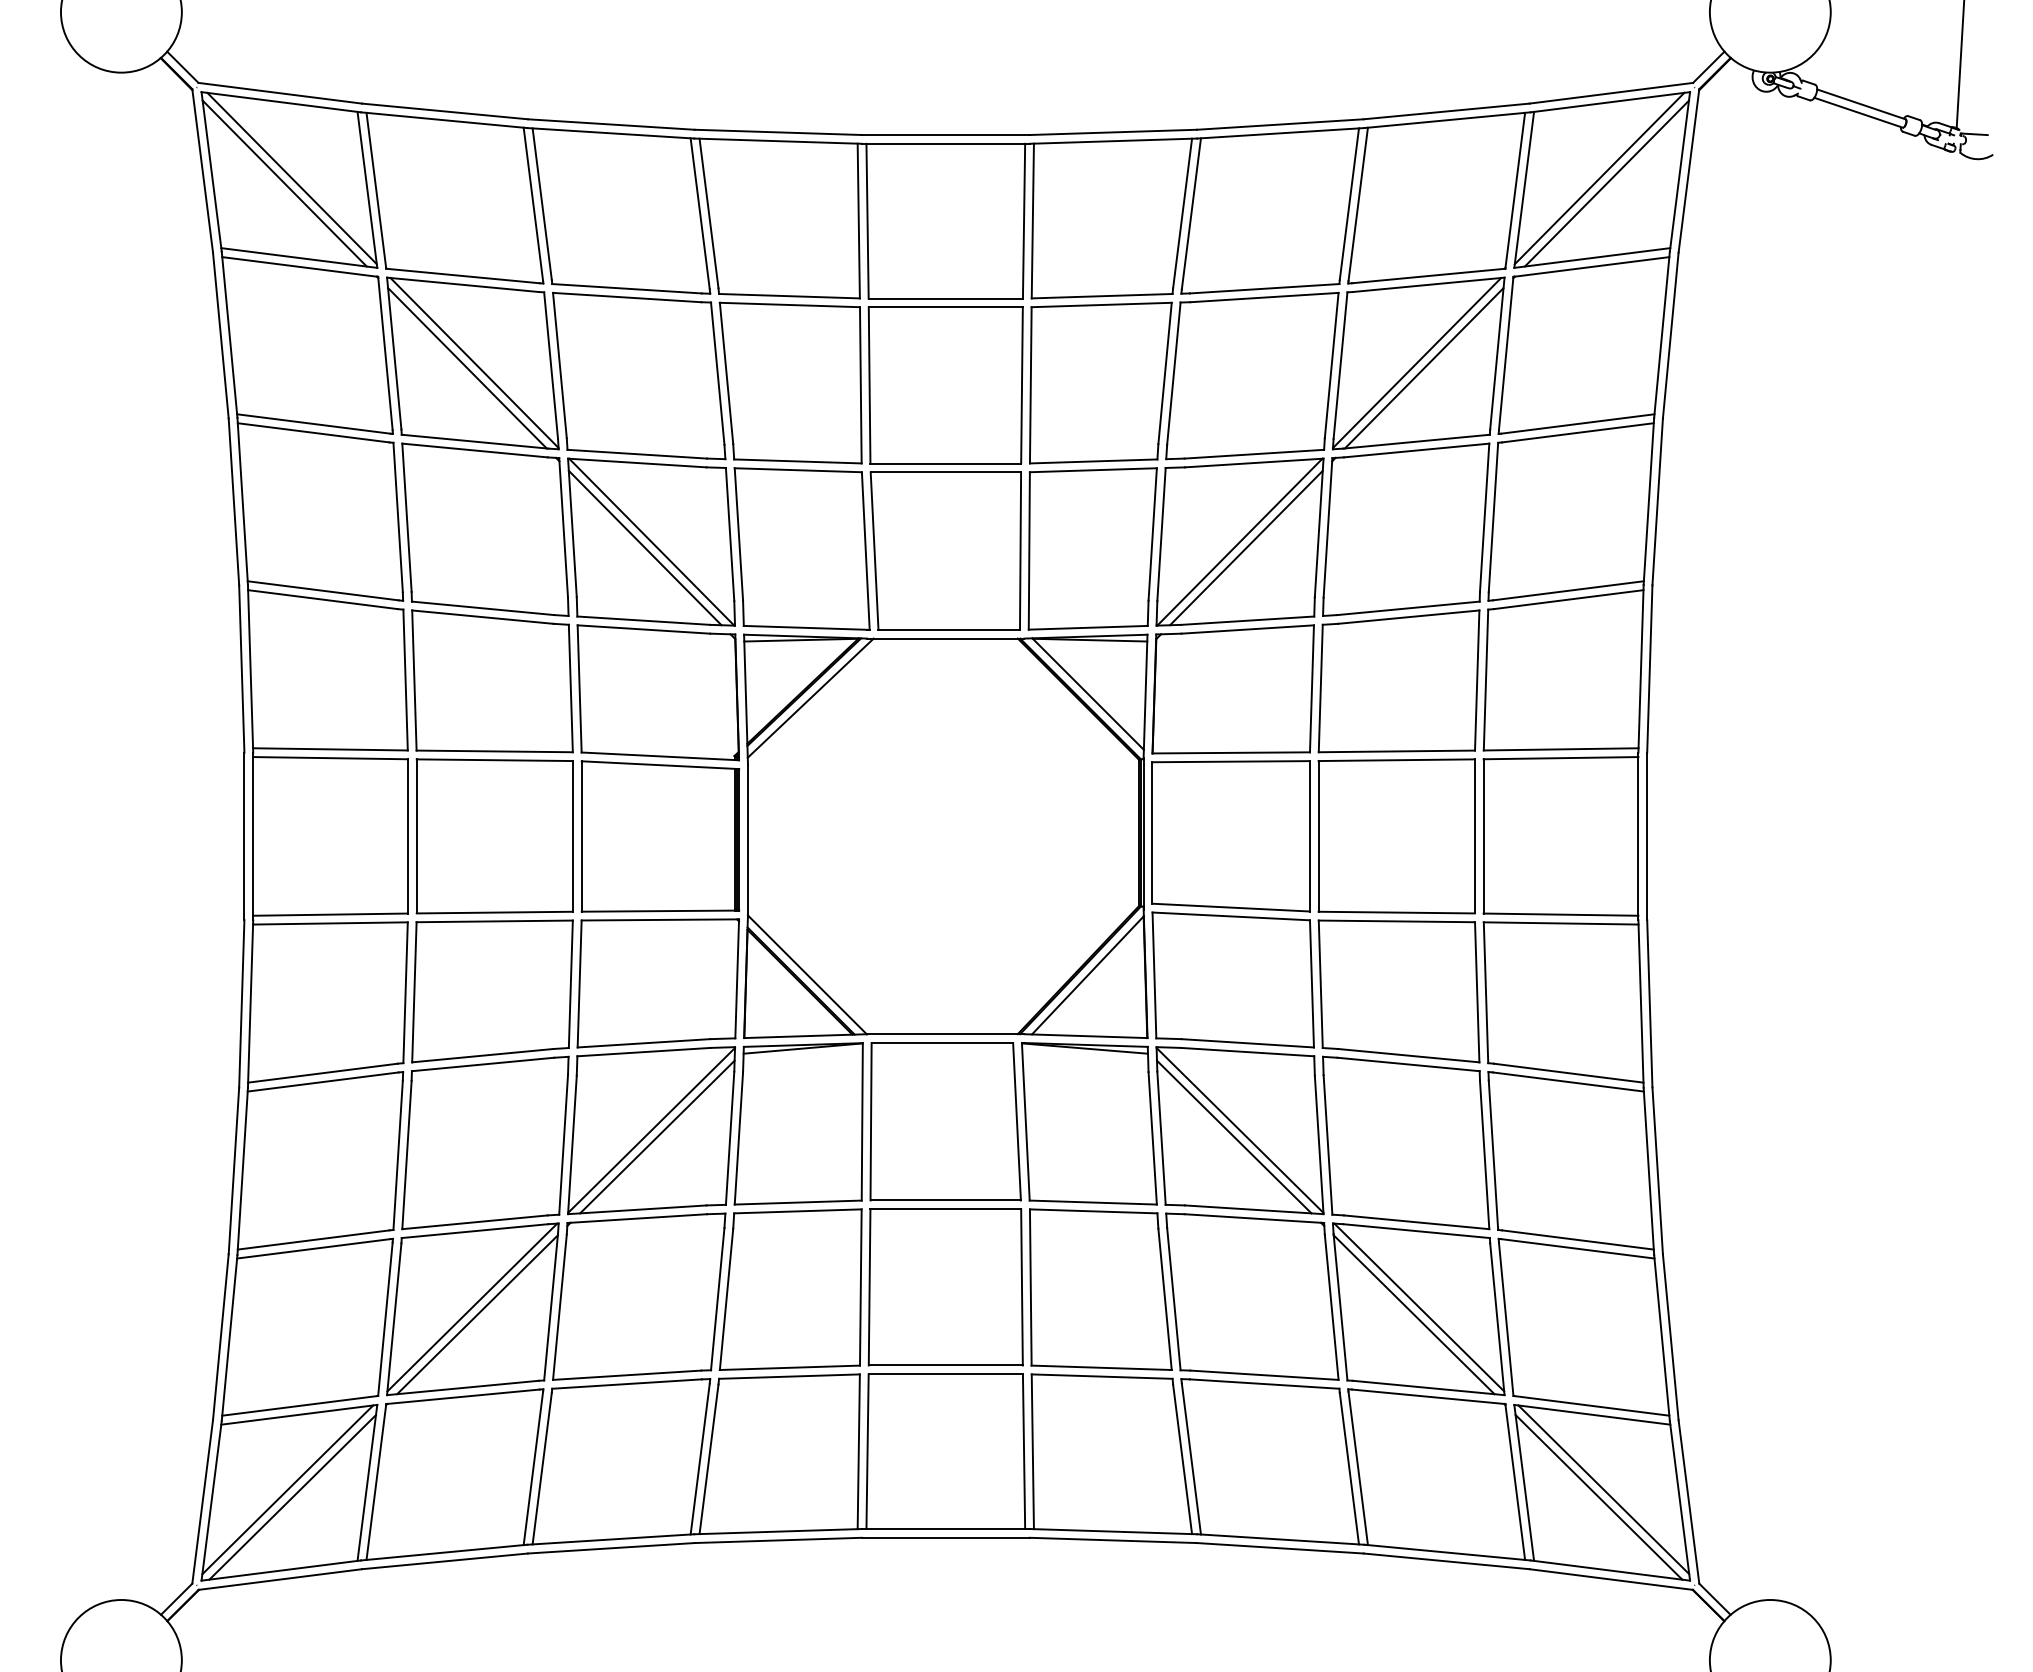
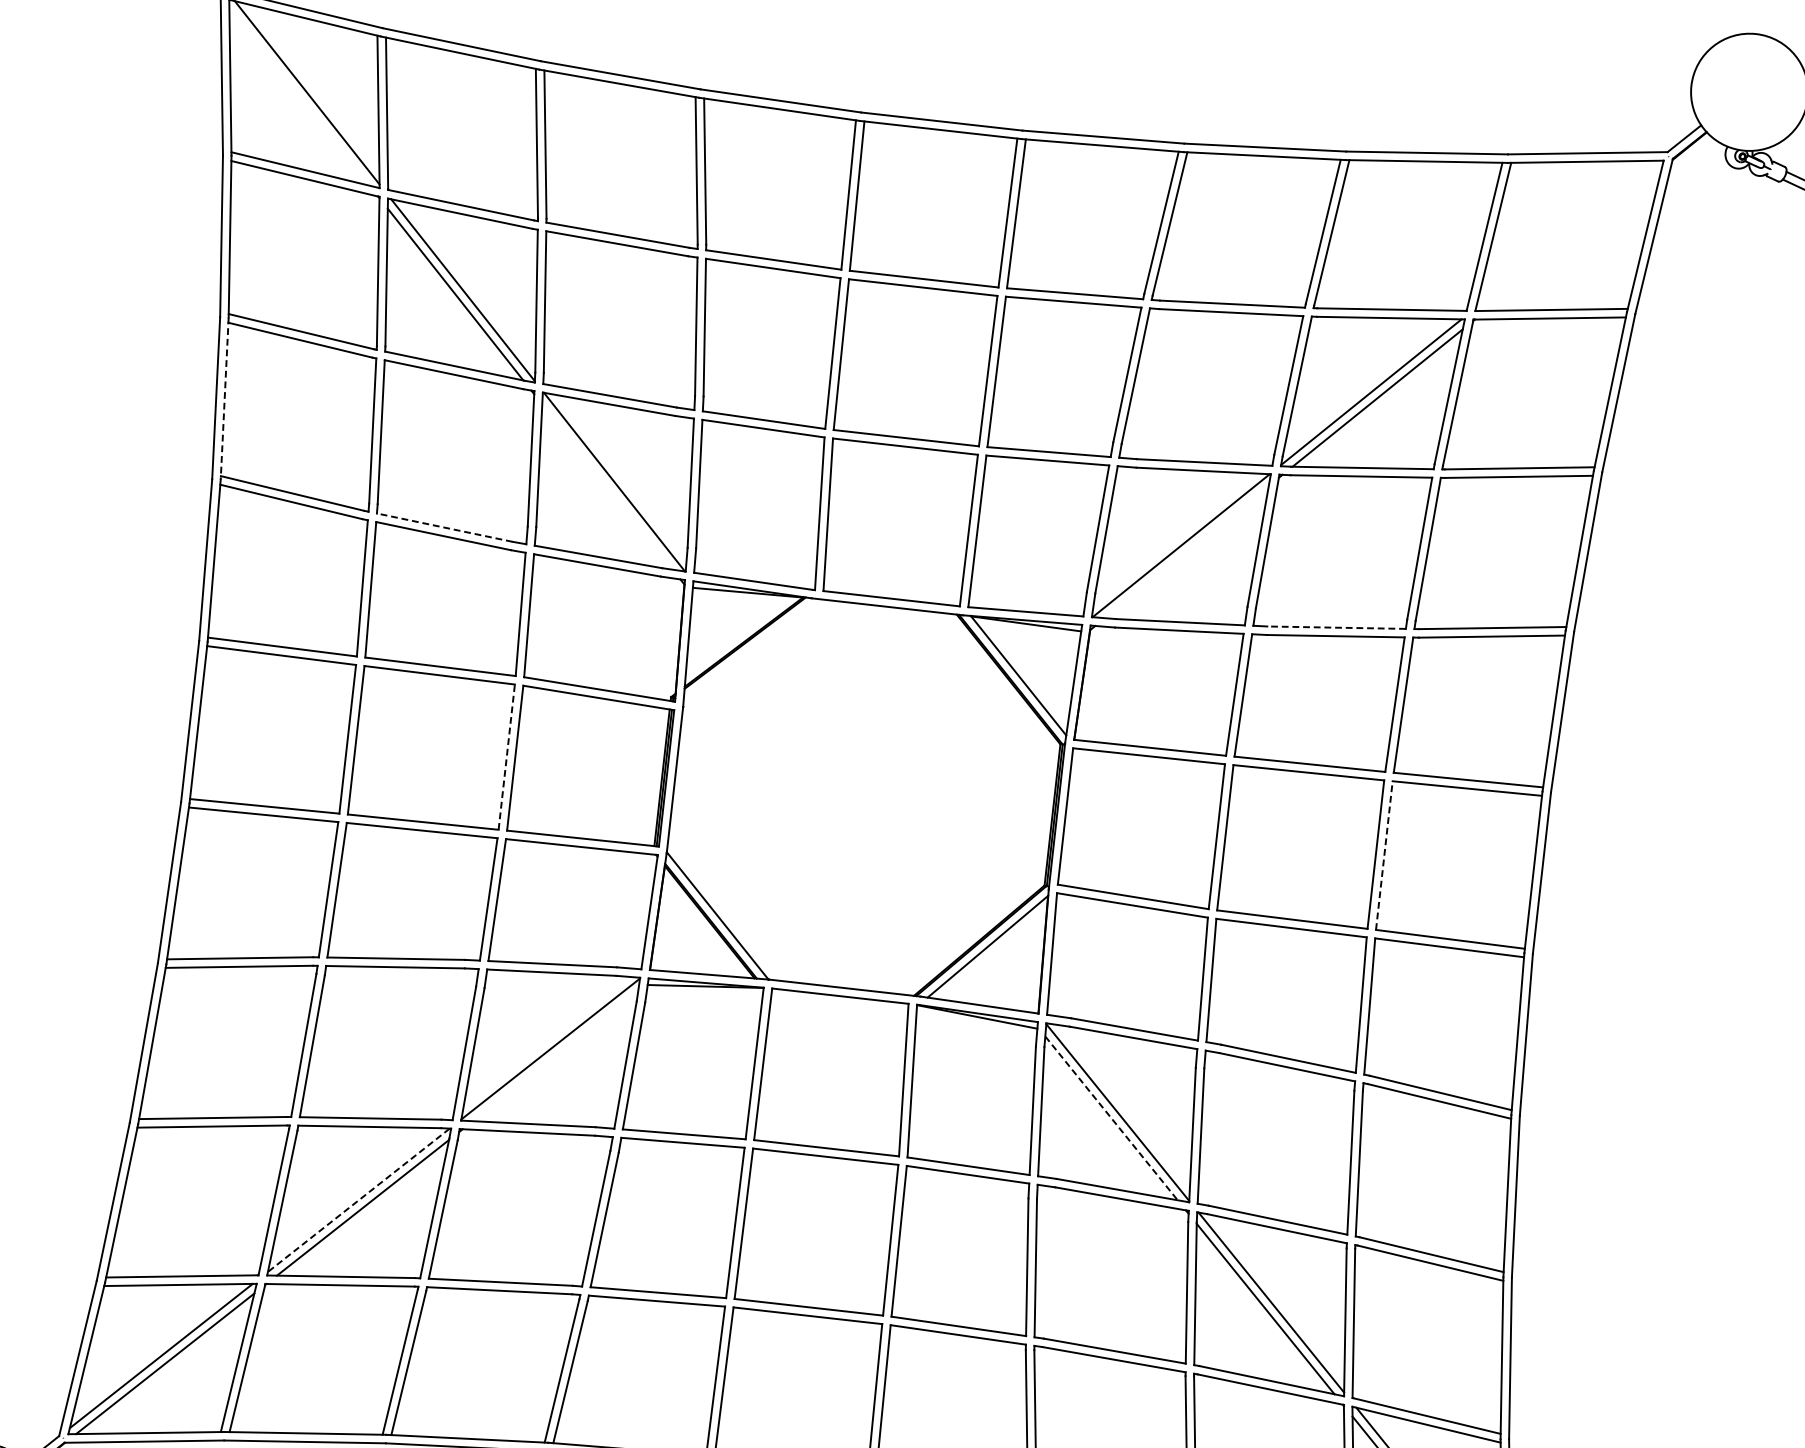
line: (1599, 178) -> (1567, 234), removed
line: (284, 183) -> (299, 96), removed
line: (1606, 183) -> (1573, 239), removed
line: (242, 501) -> (224, 398), solid -> dashed
line: (644, 547) -> (606, 486), removed
line: (1246, 547) -> (1187, 551), removed
line: (482, 608) -> (444, 527), solid -> dashed
line: (1408, 608) -> (1336, 627), solid -> dashed
line: (810, 697) -> (750, 648), removed
line: (572, 835) -> (506, 756), solid -> dashed
line: (1483, 835) -> (1384, 854), solid -> dashed
line: (657, 1136) -> (555, 1055), removed
line: (1234, 1137) -> (1111, 1118), solid -> dashed
line: (471, 1307) -> (358, 1200), solid -> dashed

